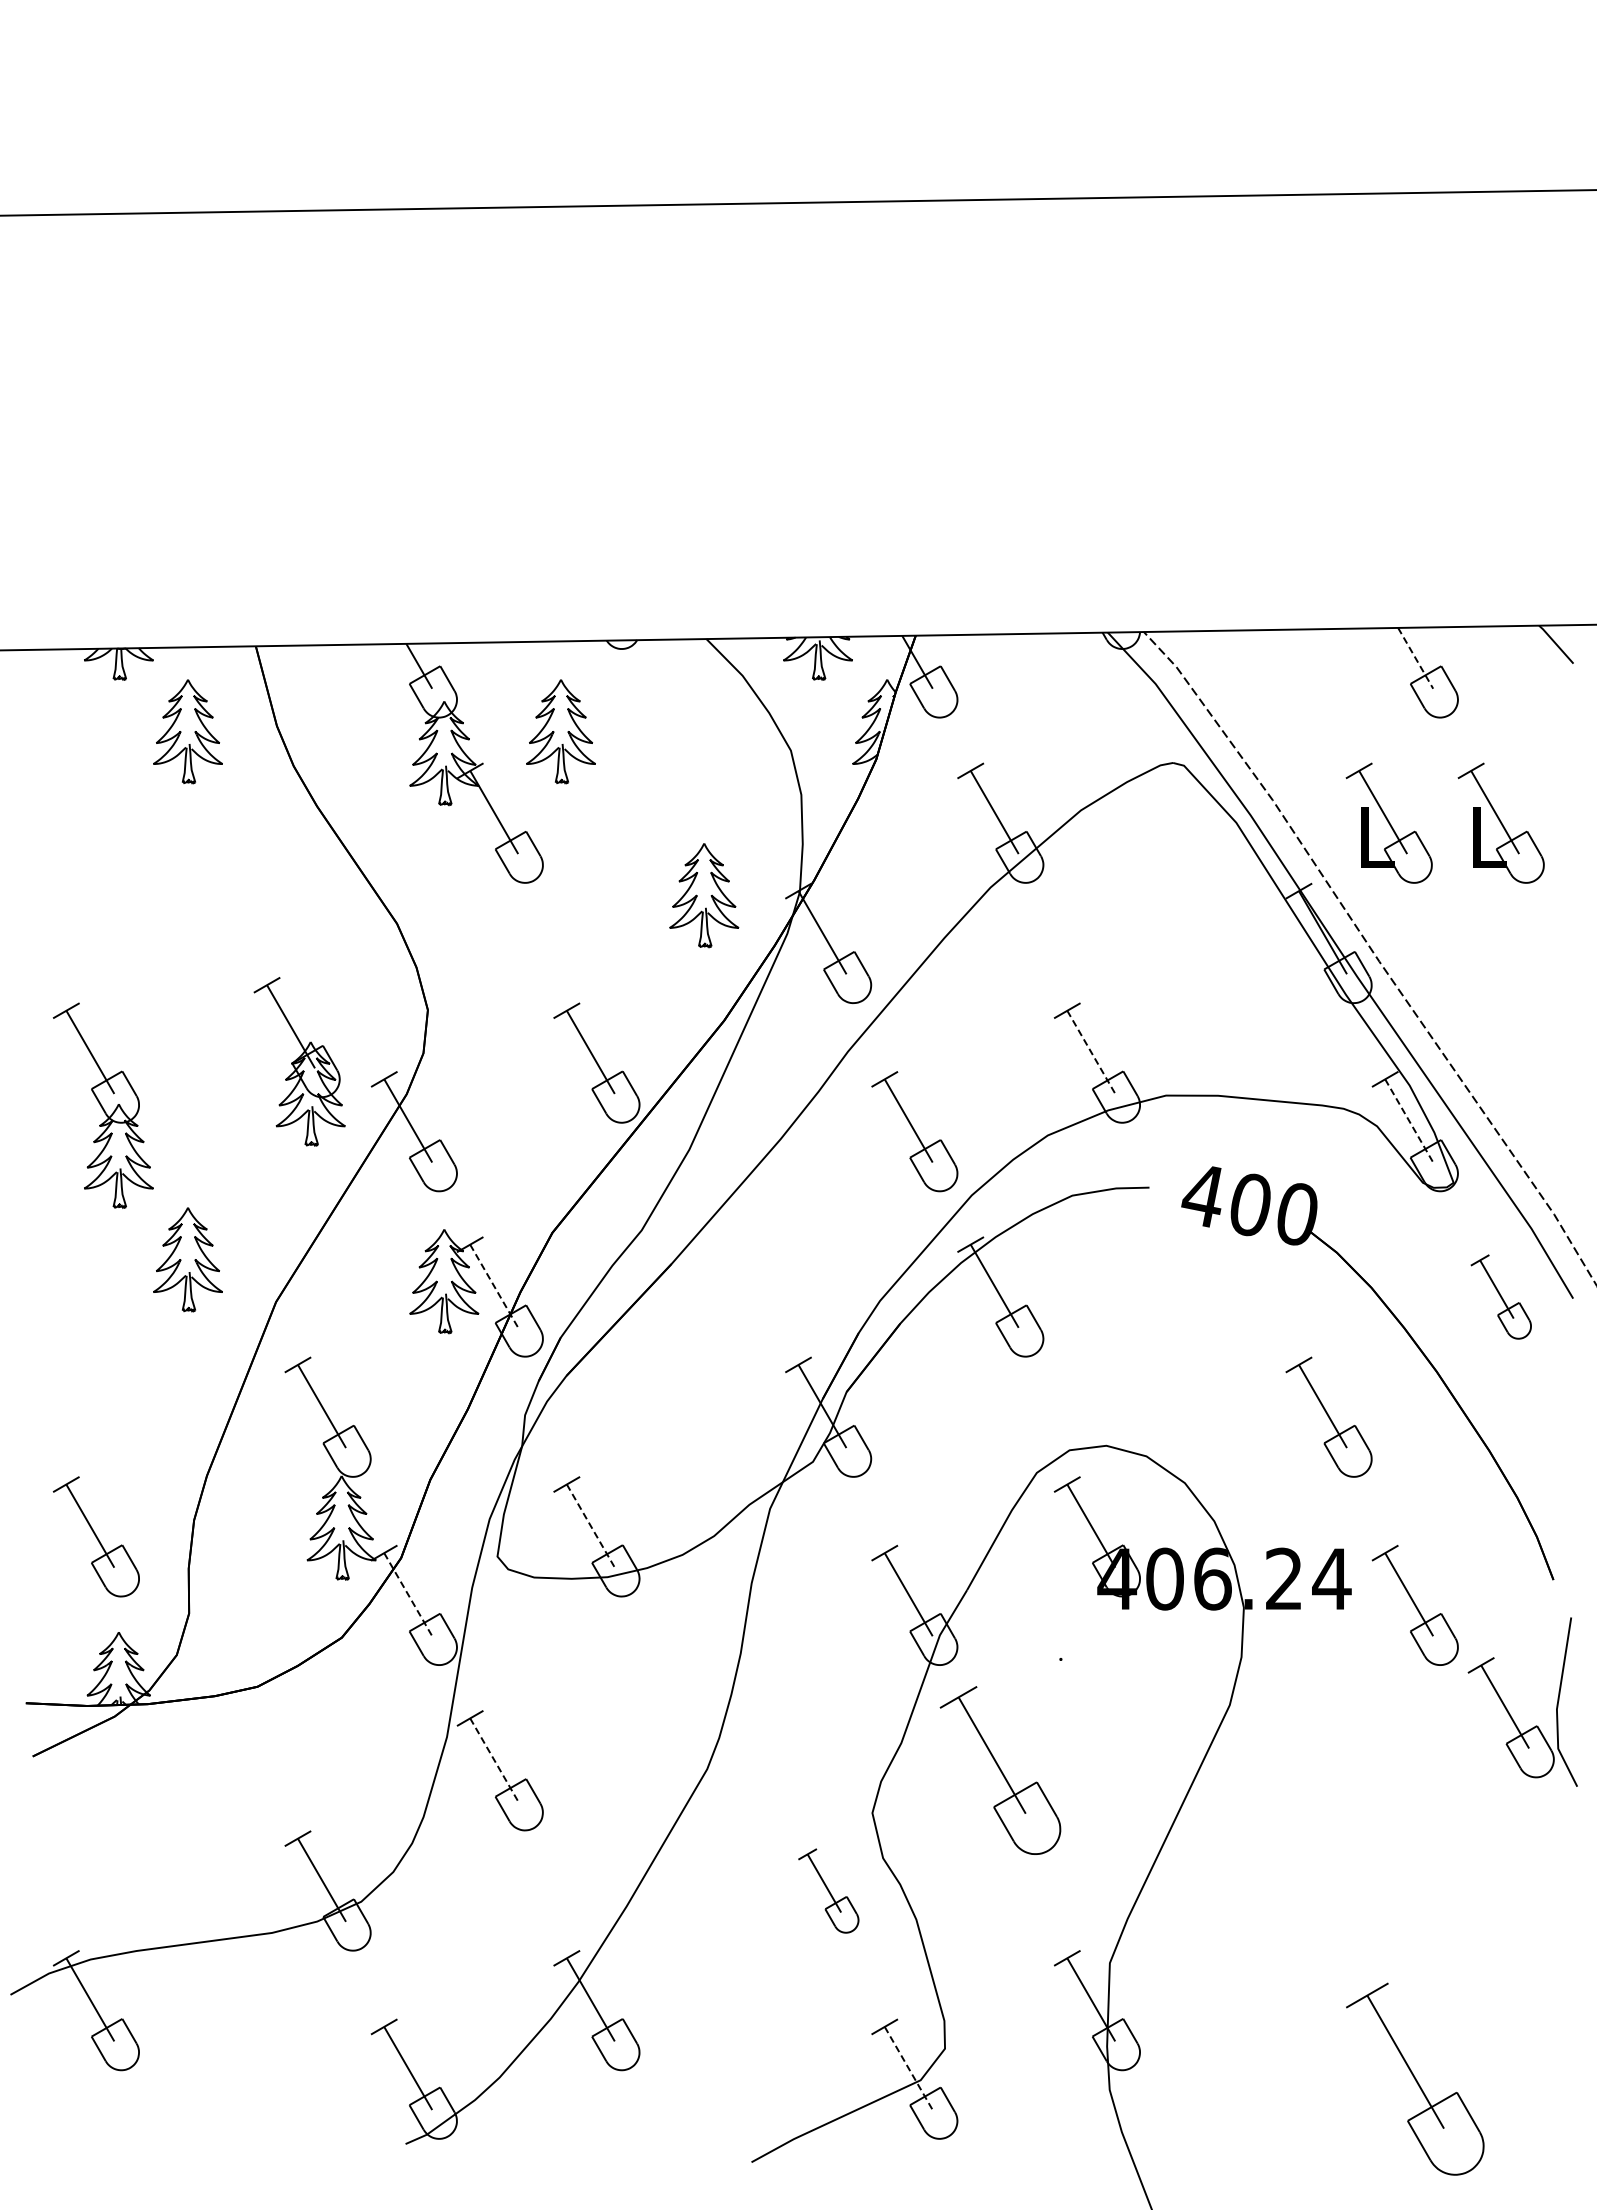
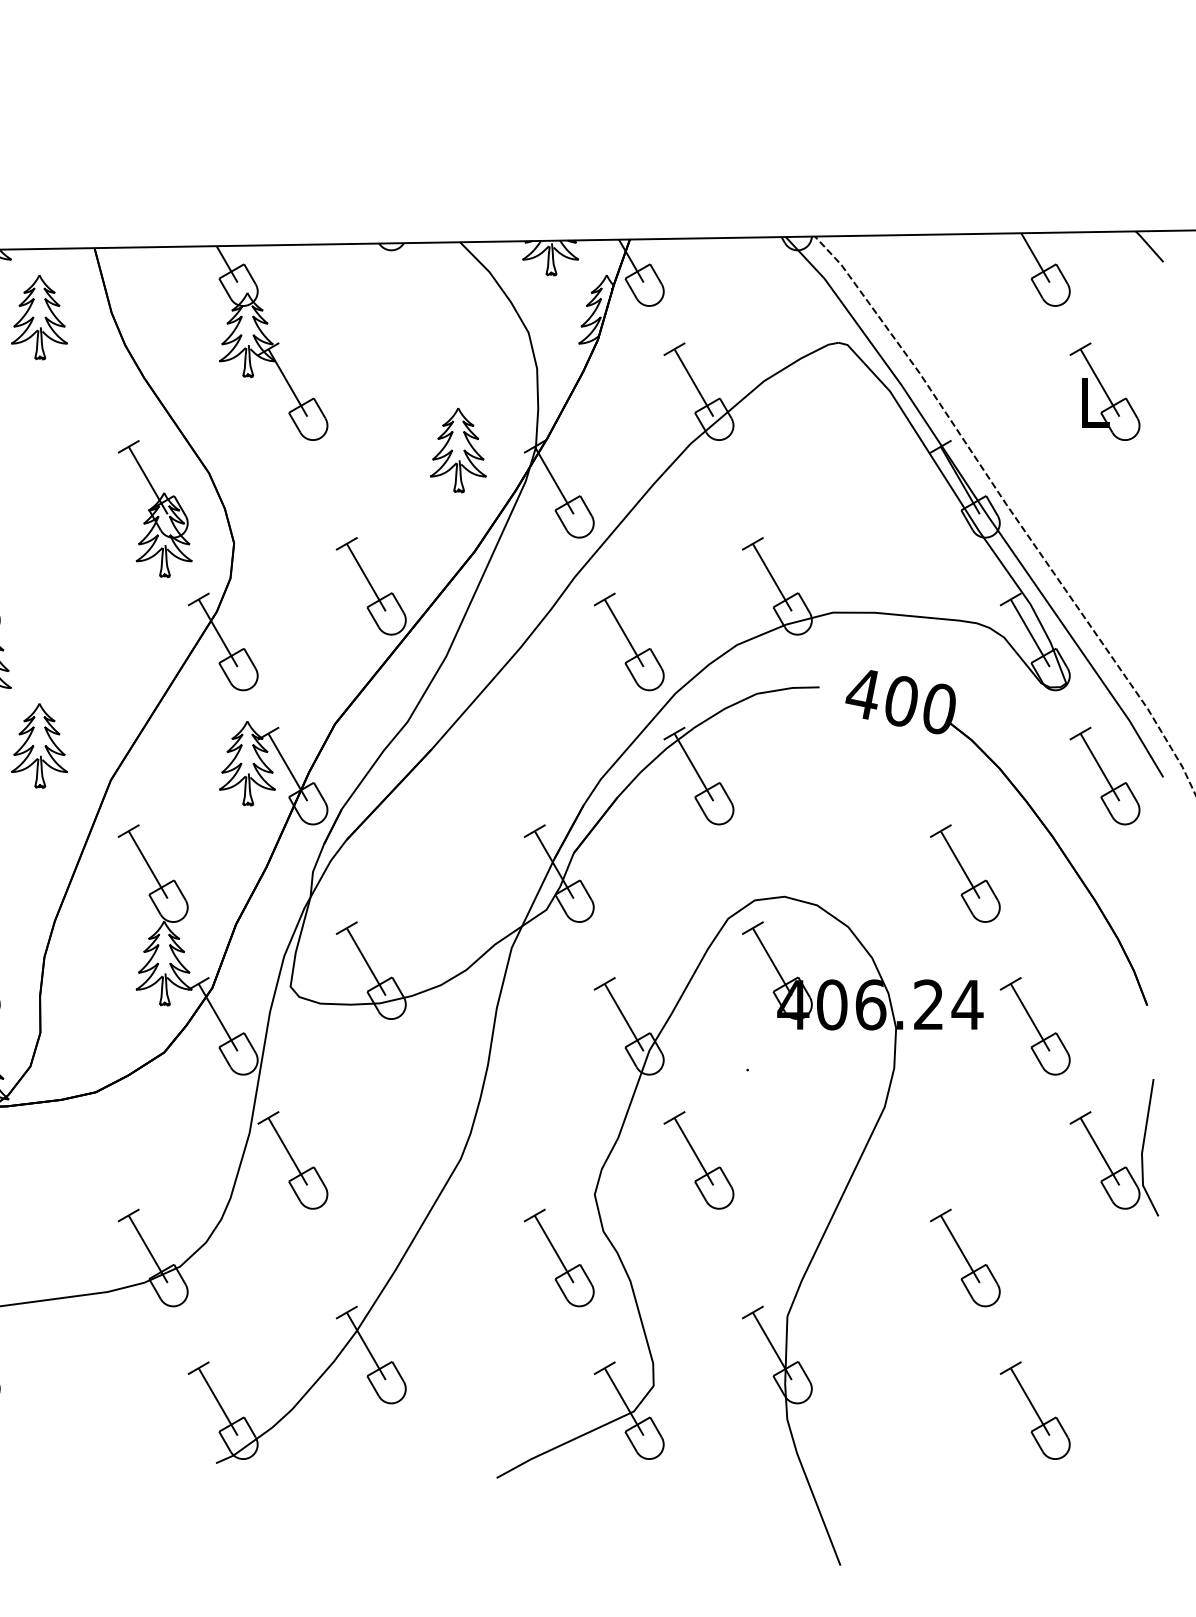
line: (1415, 658) -> (1035, 258), dashed -> solid
part: (560, 731) -> (341, 317), removed
part: (1388, 822) -> (1013, 391), removed
line: (1091, 1052) -> (772, 577), dashed -> solid
part: (299, 1061) -> (155, 508), moved
line: (1409, 1121) -> (1030, 633), dashed -> solid
line: (494, 1286) -> (288, 767), dashed -> solid
part: (1500, 1296) -> (1104, 775), size x1.43
line: (590, 1526) -> (366, 962), dashed -> solid
line: (408, 1594) -> (218, 1017), dashed -> solid
part: (1507, 1708) -> (1101, 1152), moved
line: (494, 1759) -> (288, 1151), dashed -> solid
part: (1000, 1770) -> (698, 1160), size x0.71
part: (828, 1890) -> (559, 1257), size x1.43
part: (1328, 1890) -> (964, 1257), added
line: (908, 2068) -> (624, 1401), dashed -> solid
part: (1414, 2078) -> (1034, 1410), size x0.62

